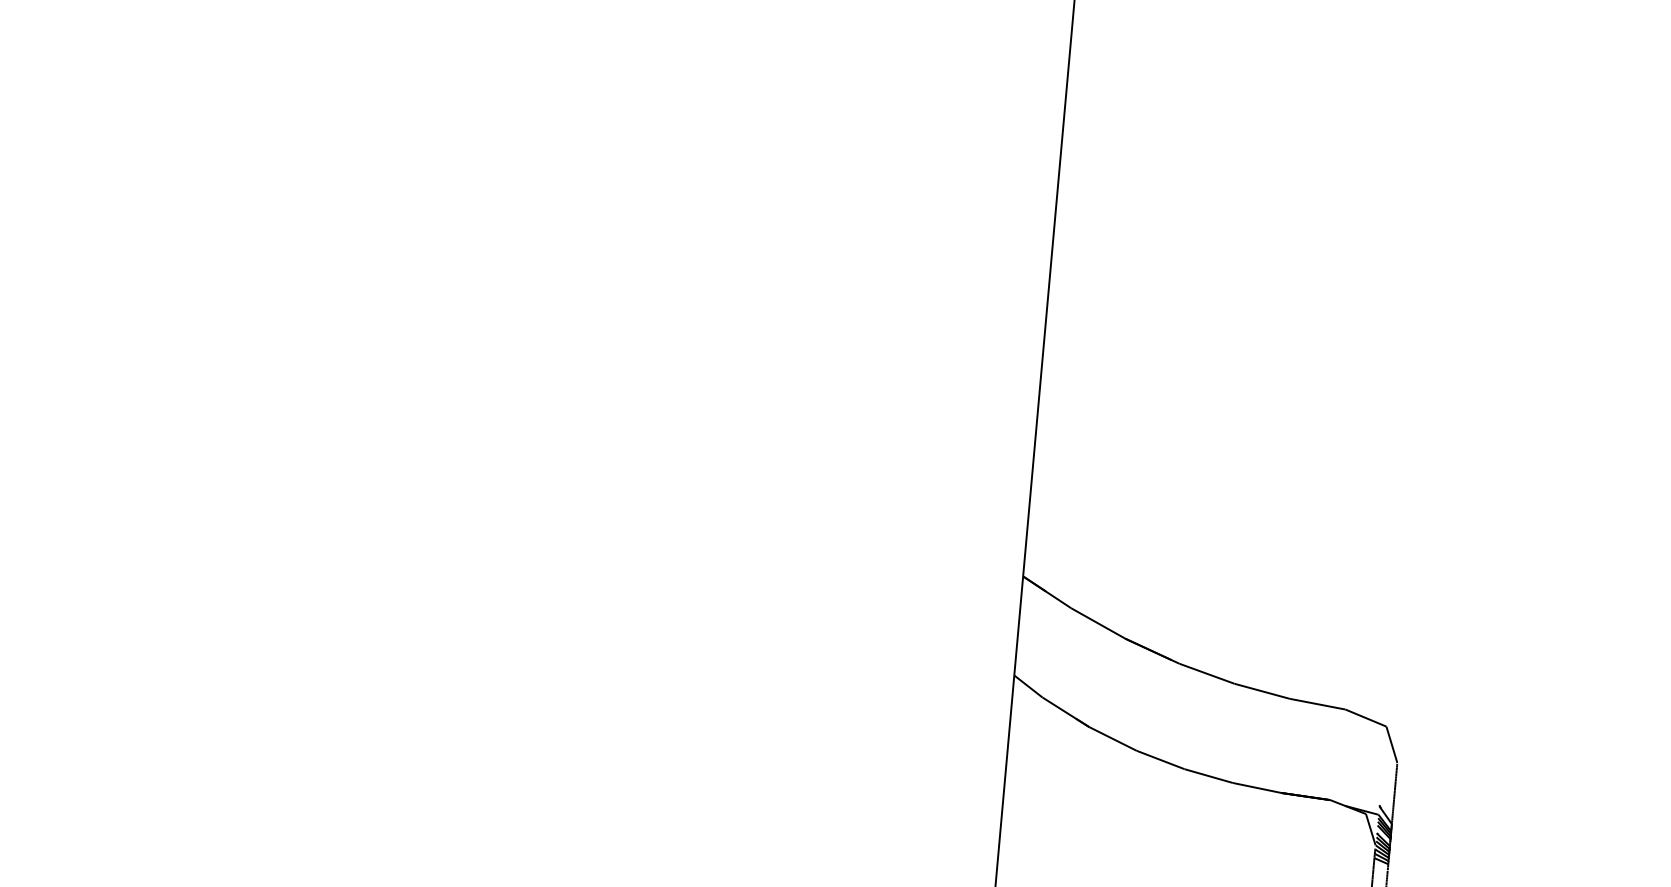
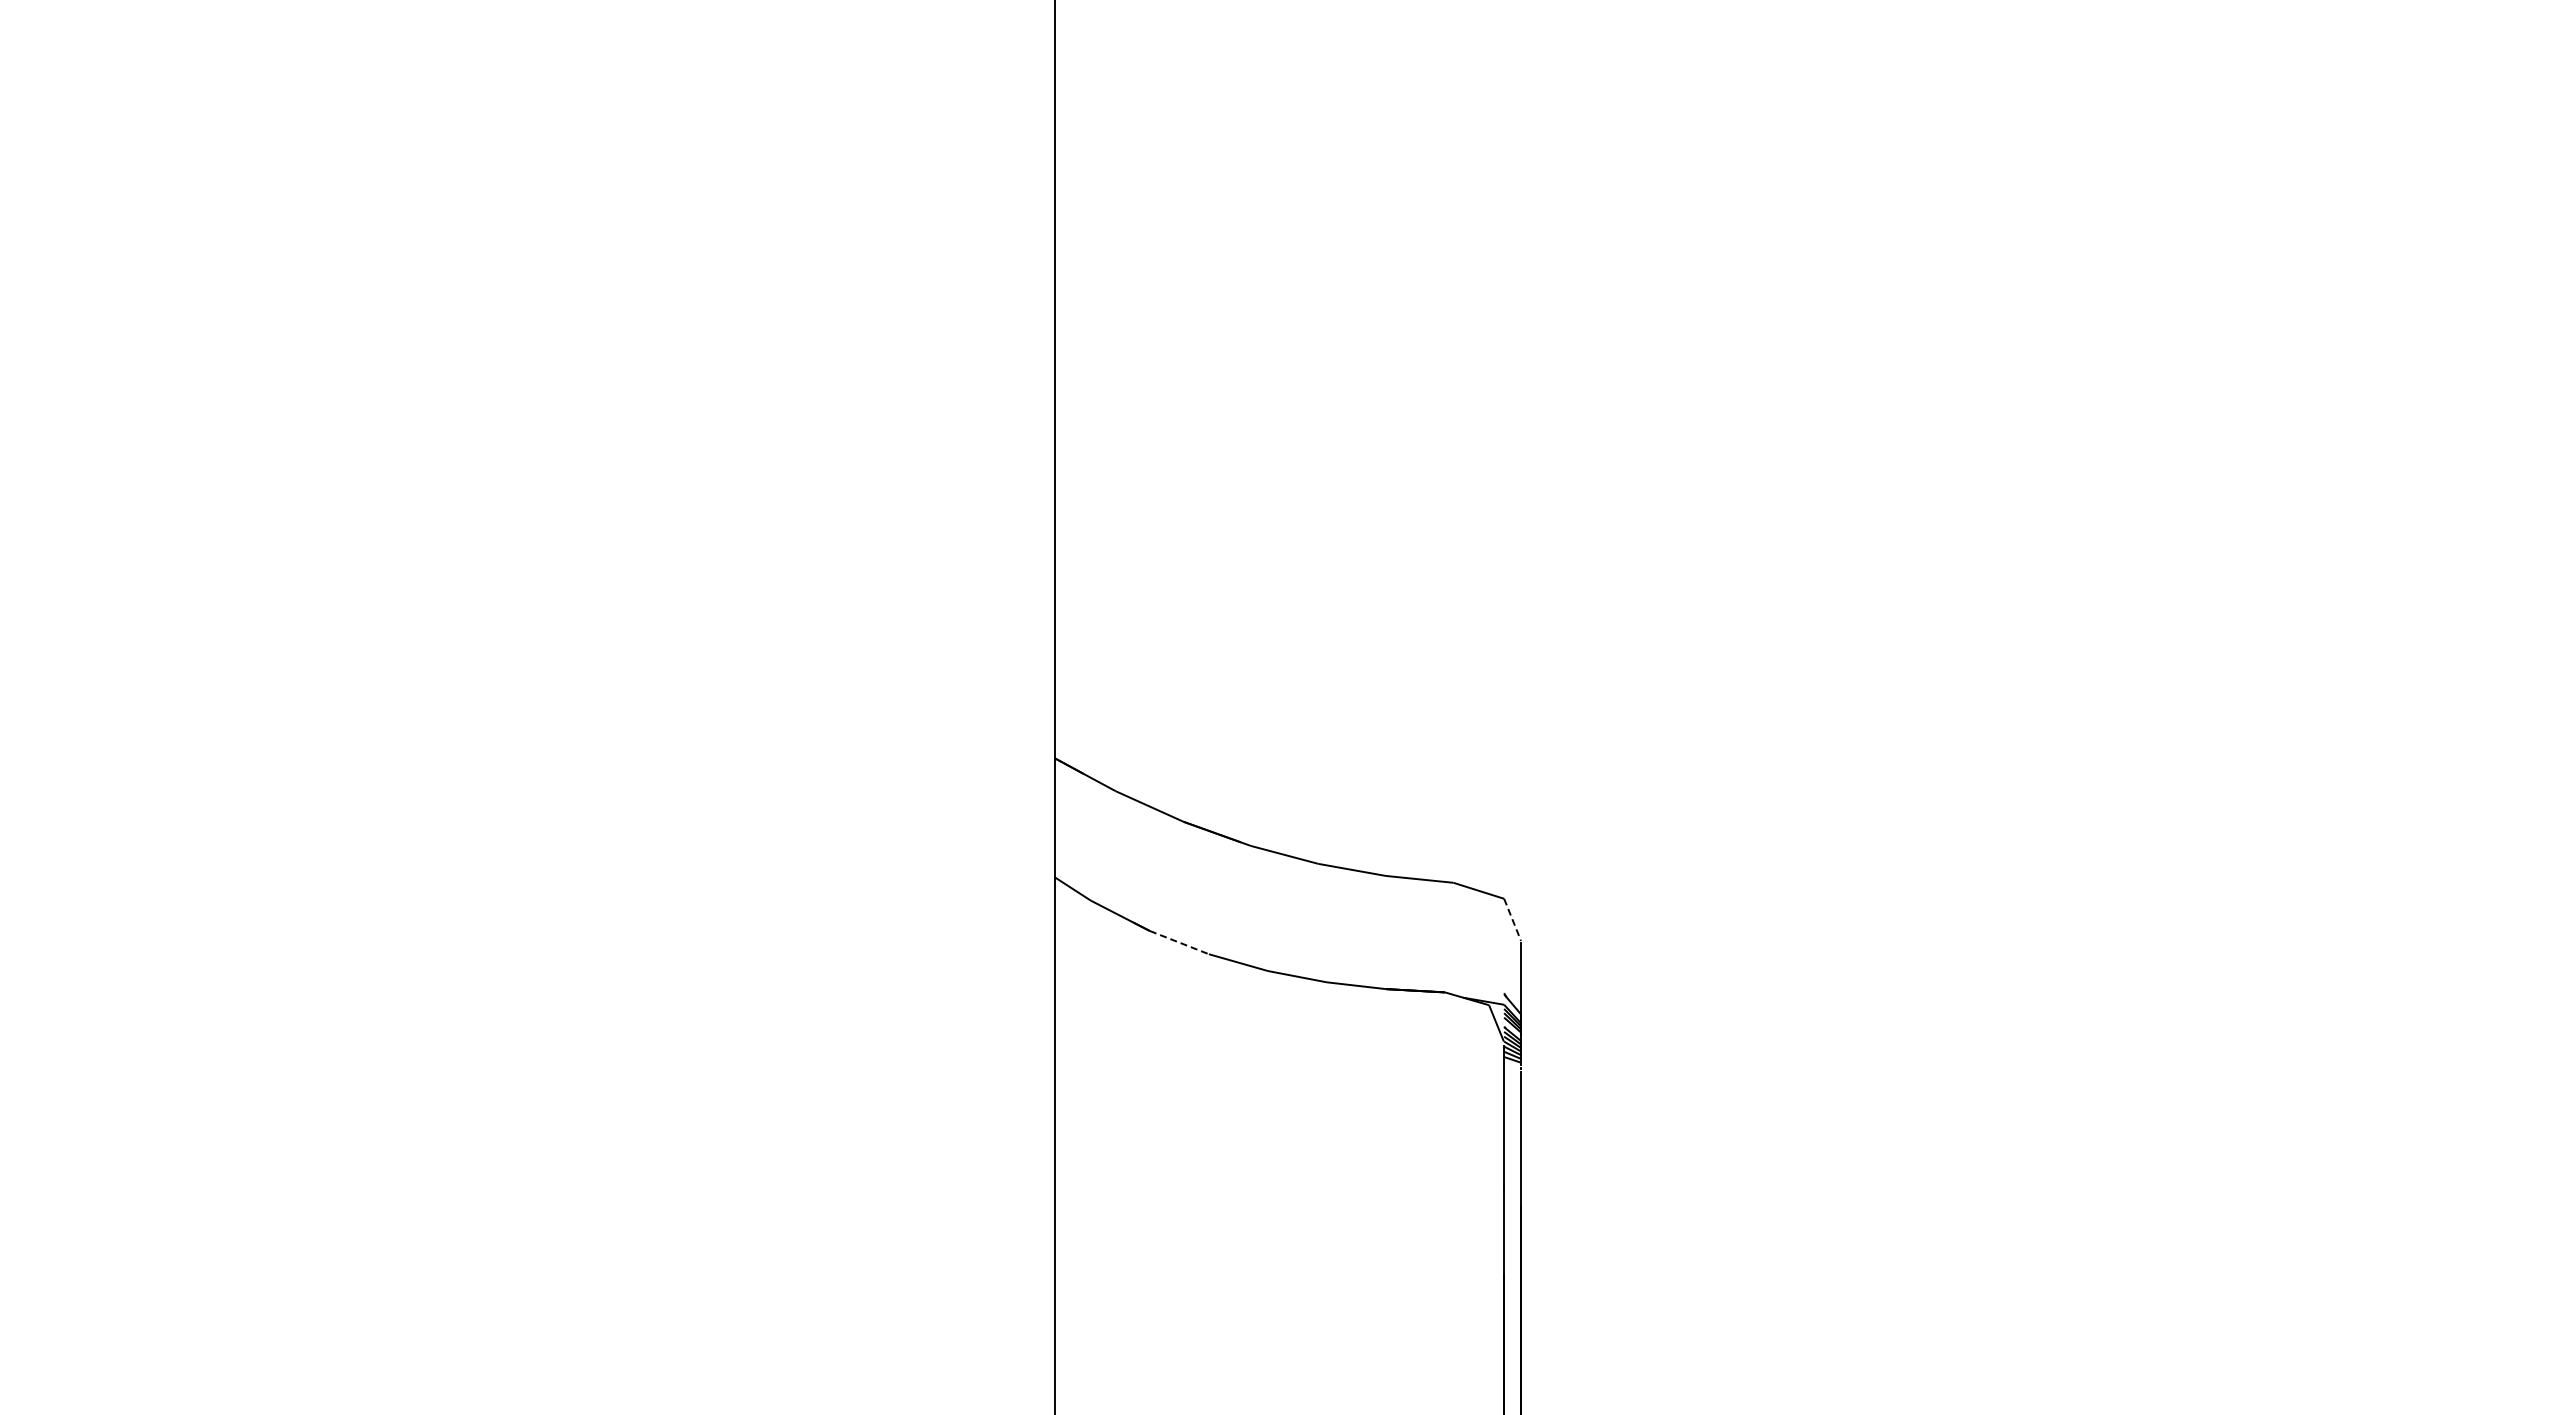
line: (1113, 738) -> (1179, 942), solid -> dashed
line: (1391, 744) -> (1512, 919), solid -> dashed

